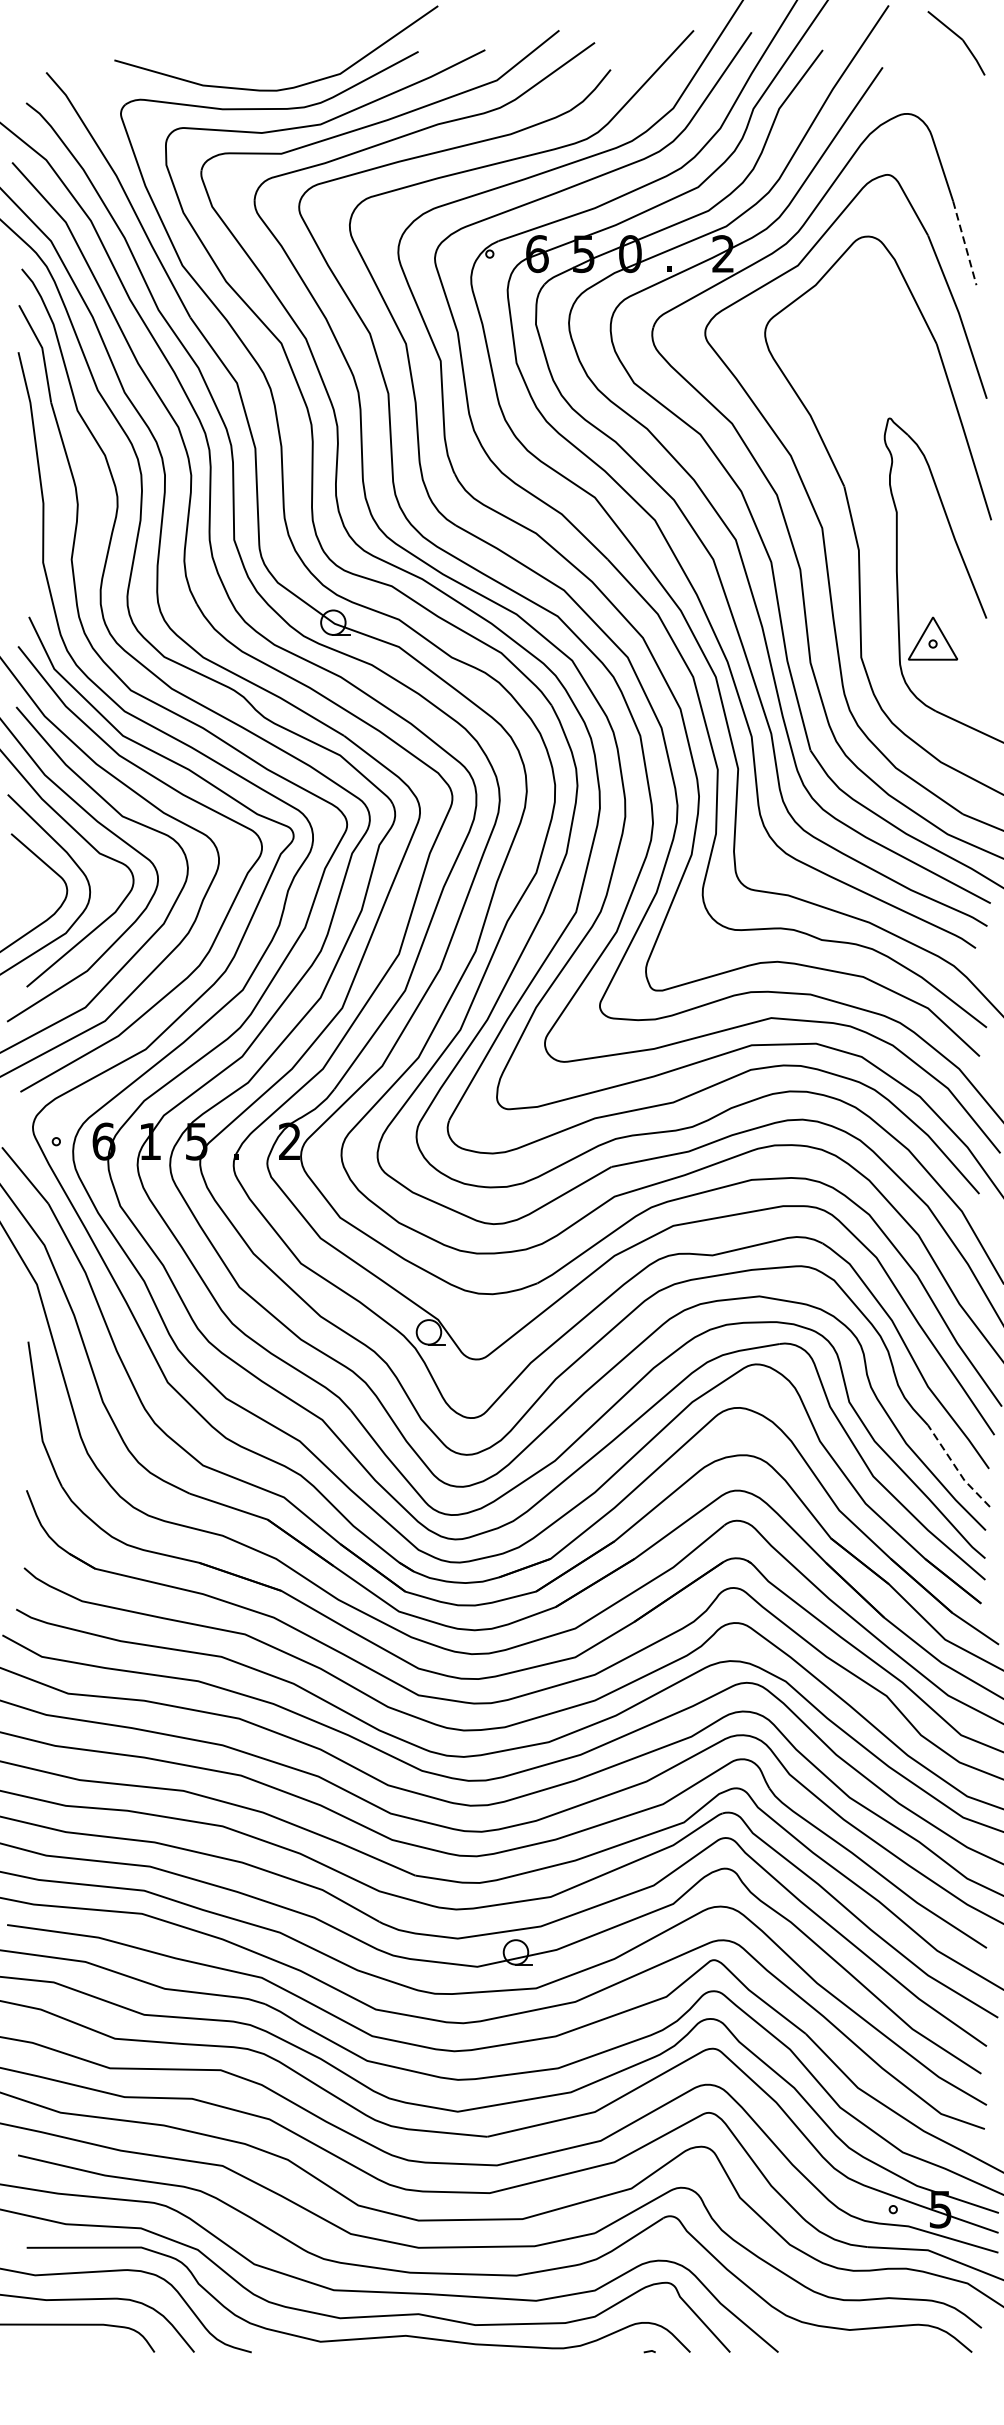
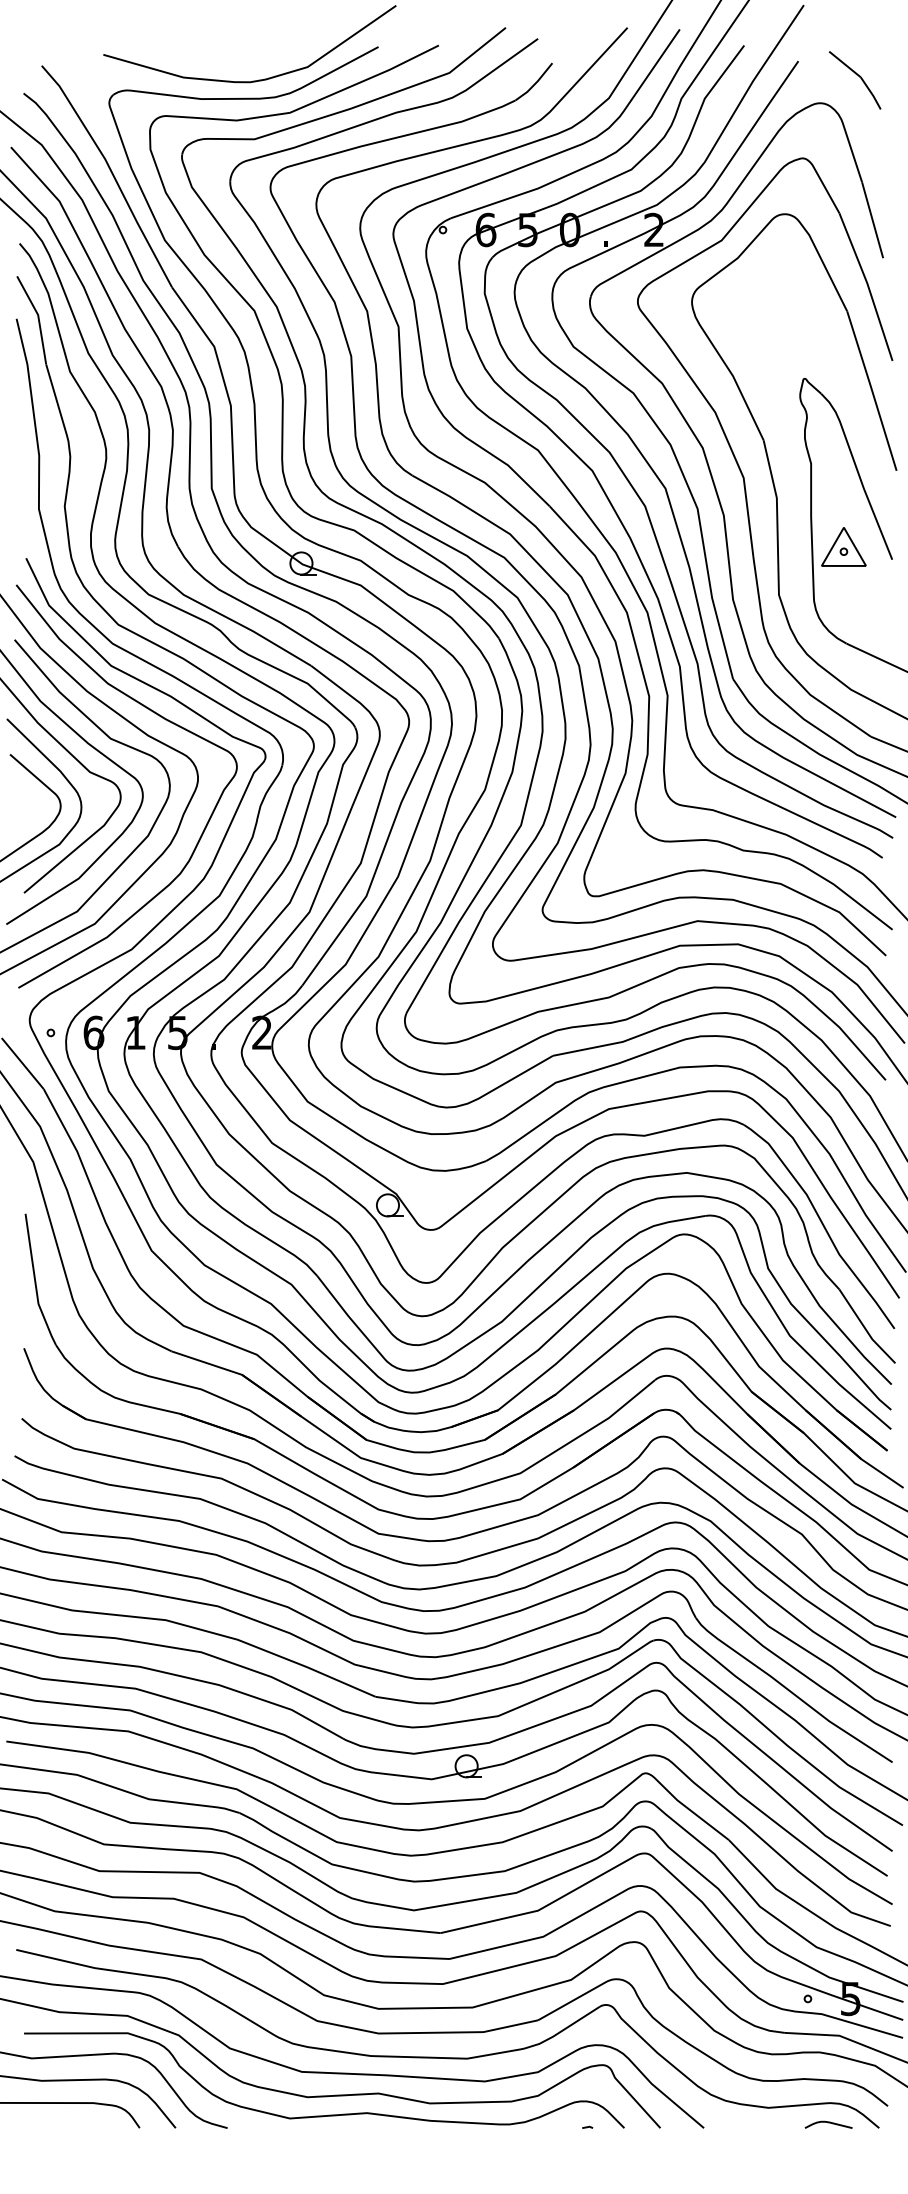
part: (955, 43) -> (854, 80), moved
line: (964, 243) -> (872, 220), dashed -> solid
part: (932, 638) -> (843, 546), moved
line: (956, 1468) -> (865, 1328), dashed -> solid
curve: (916, 2347) -> (828, 2123), added

